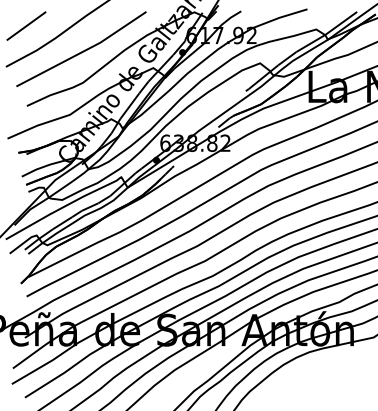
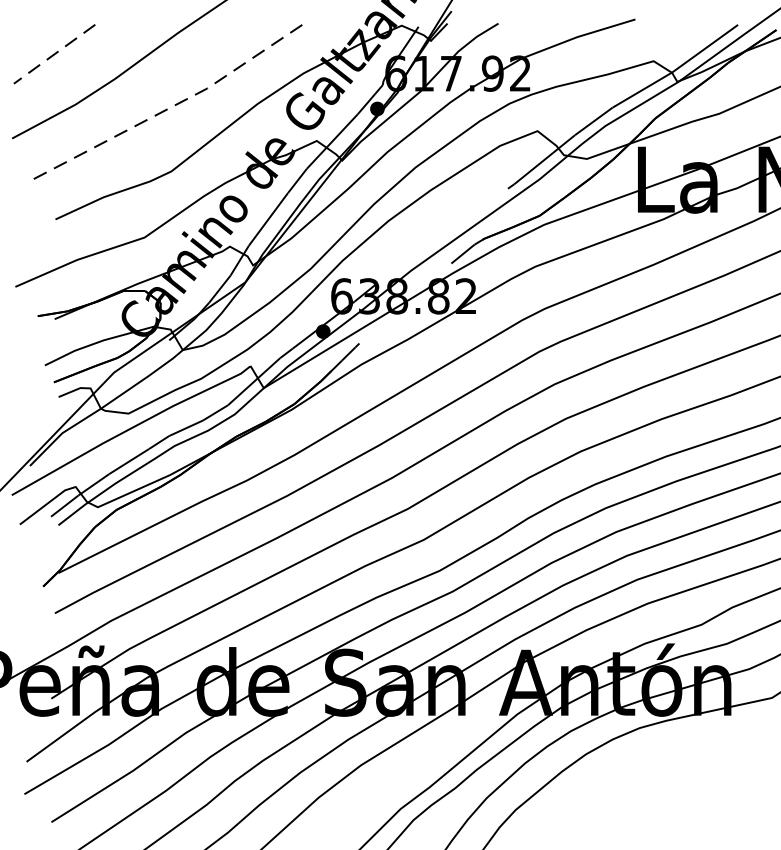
line: (26, 26) -> (54, 55), solid -> dashed
line: (83, 51) -> (172, 106), solid -> dashed

